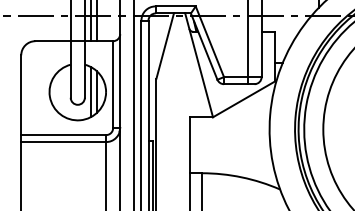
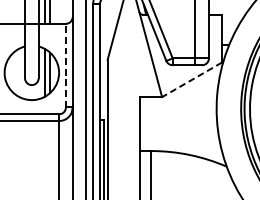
line: (113, 84) -> (66, 65), solid -> dashed
line: (244, 99) -> (192, 79), solid -> dashed

